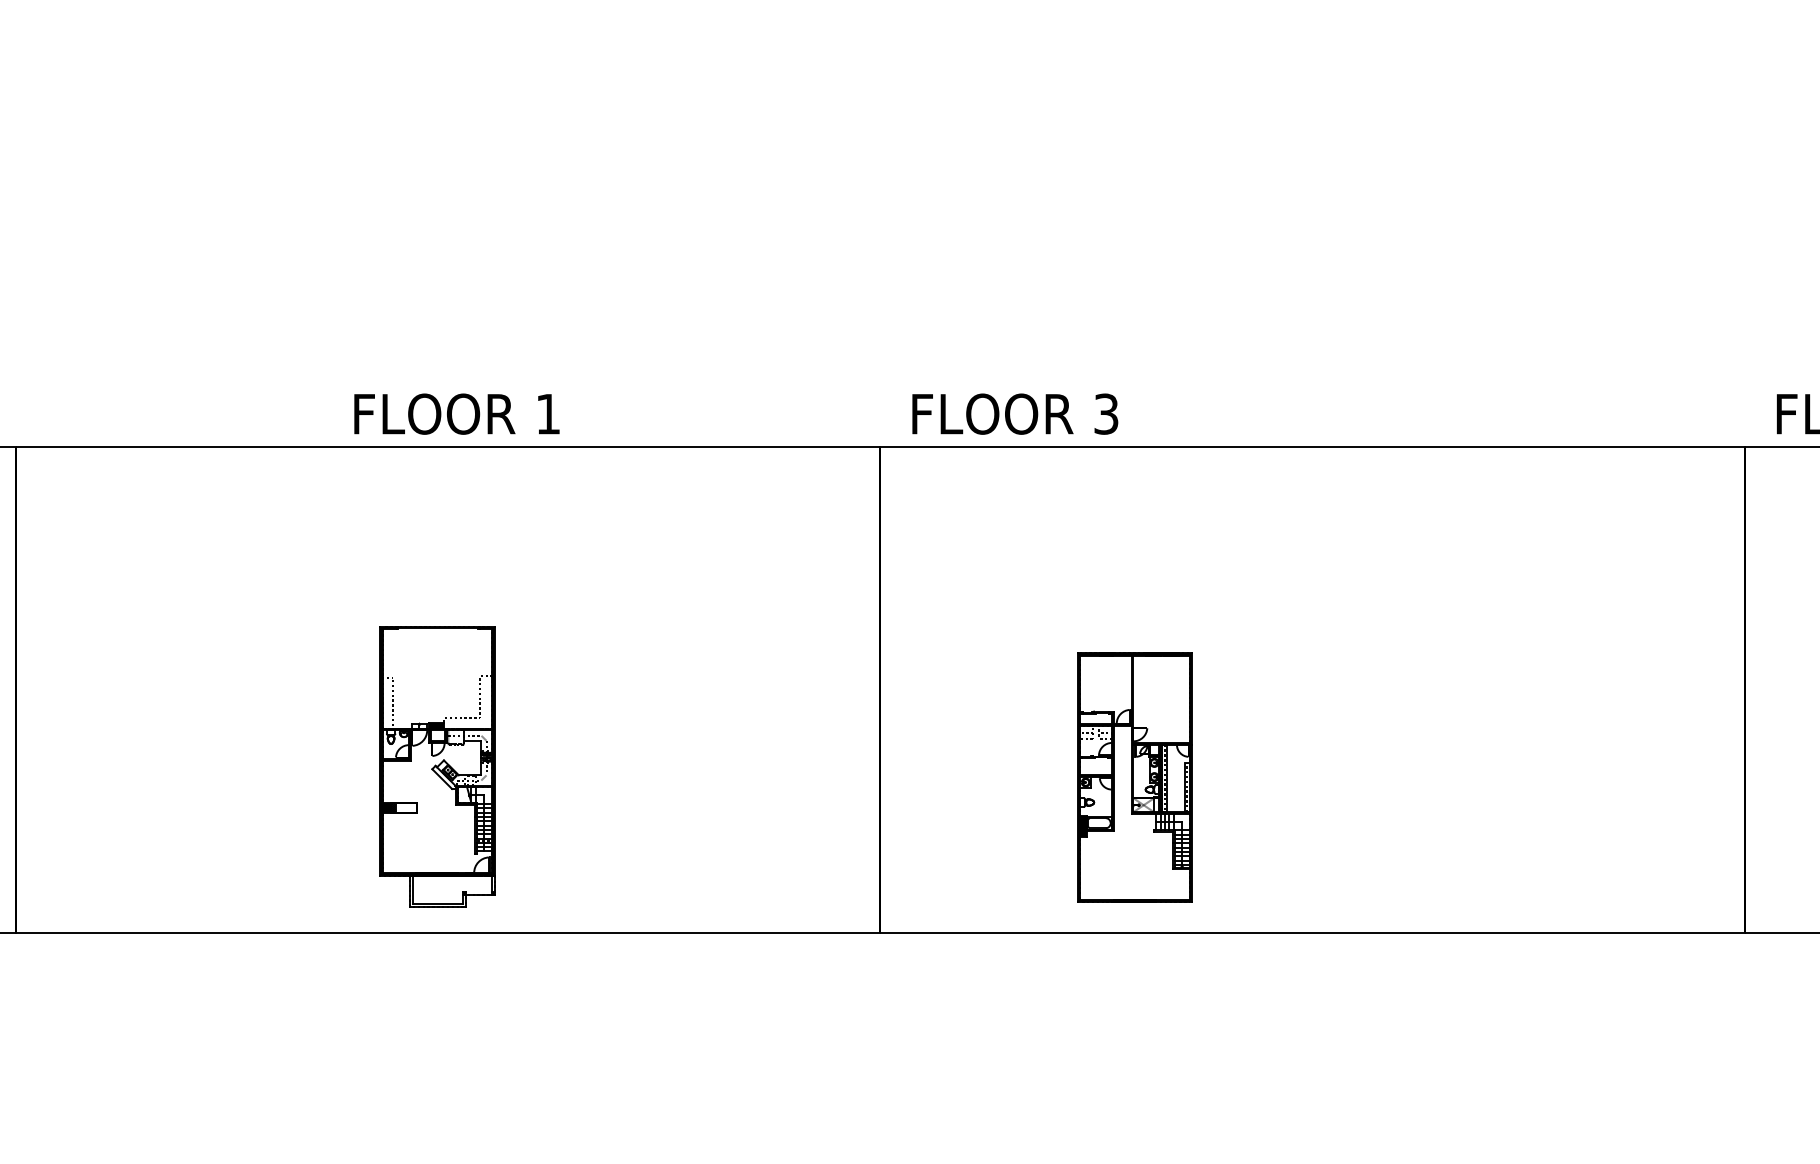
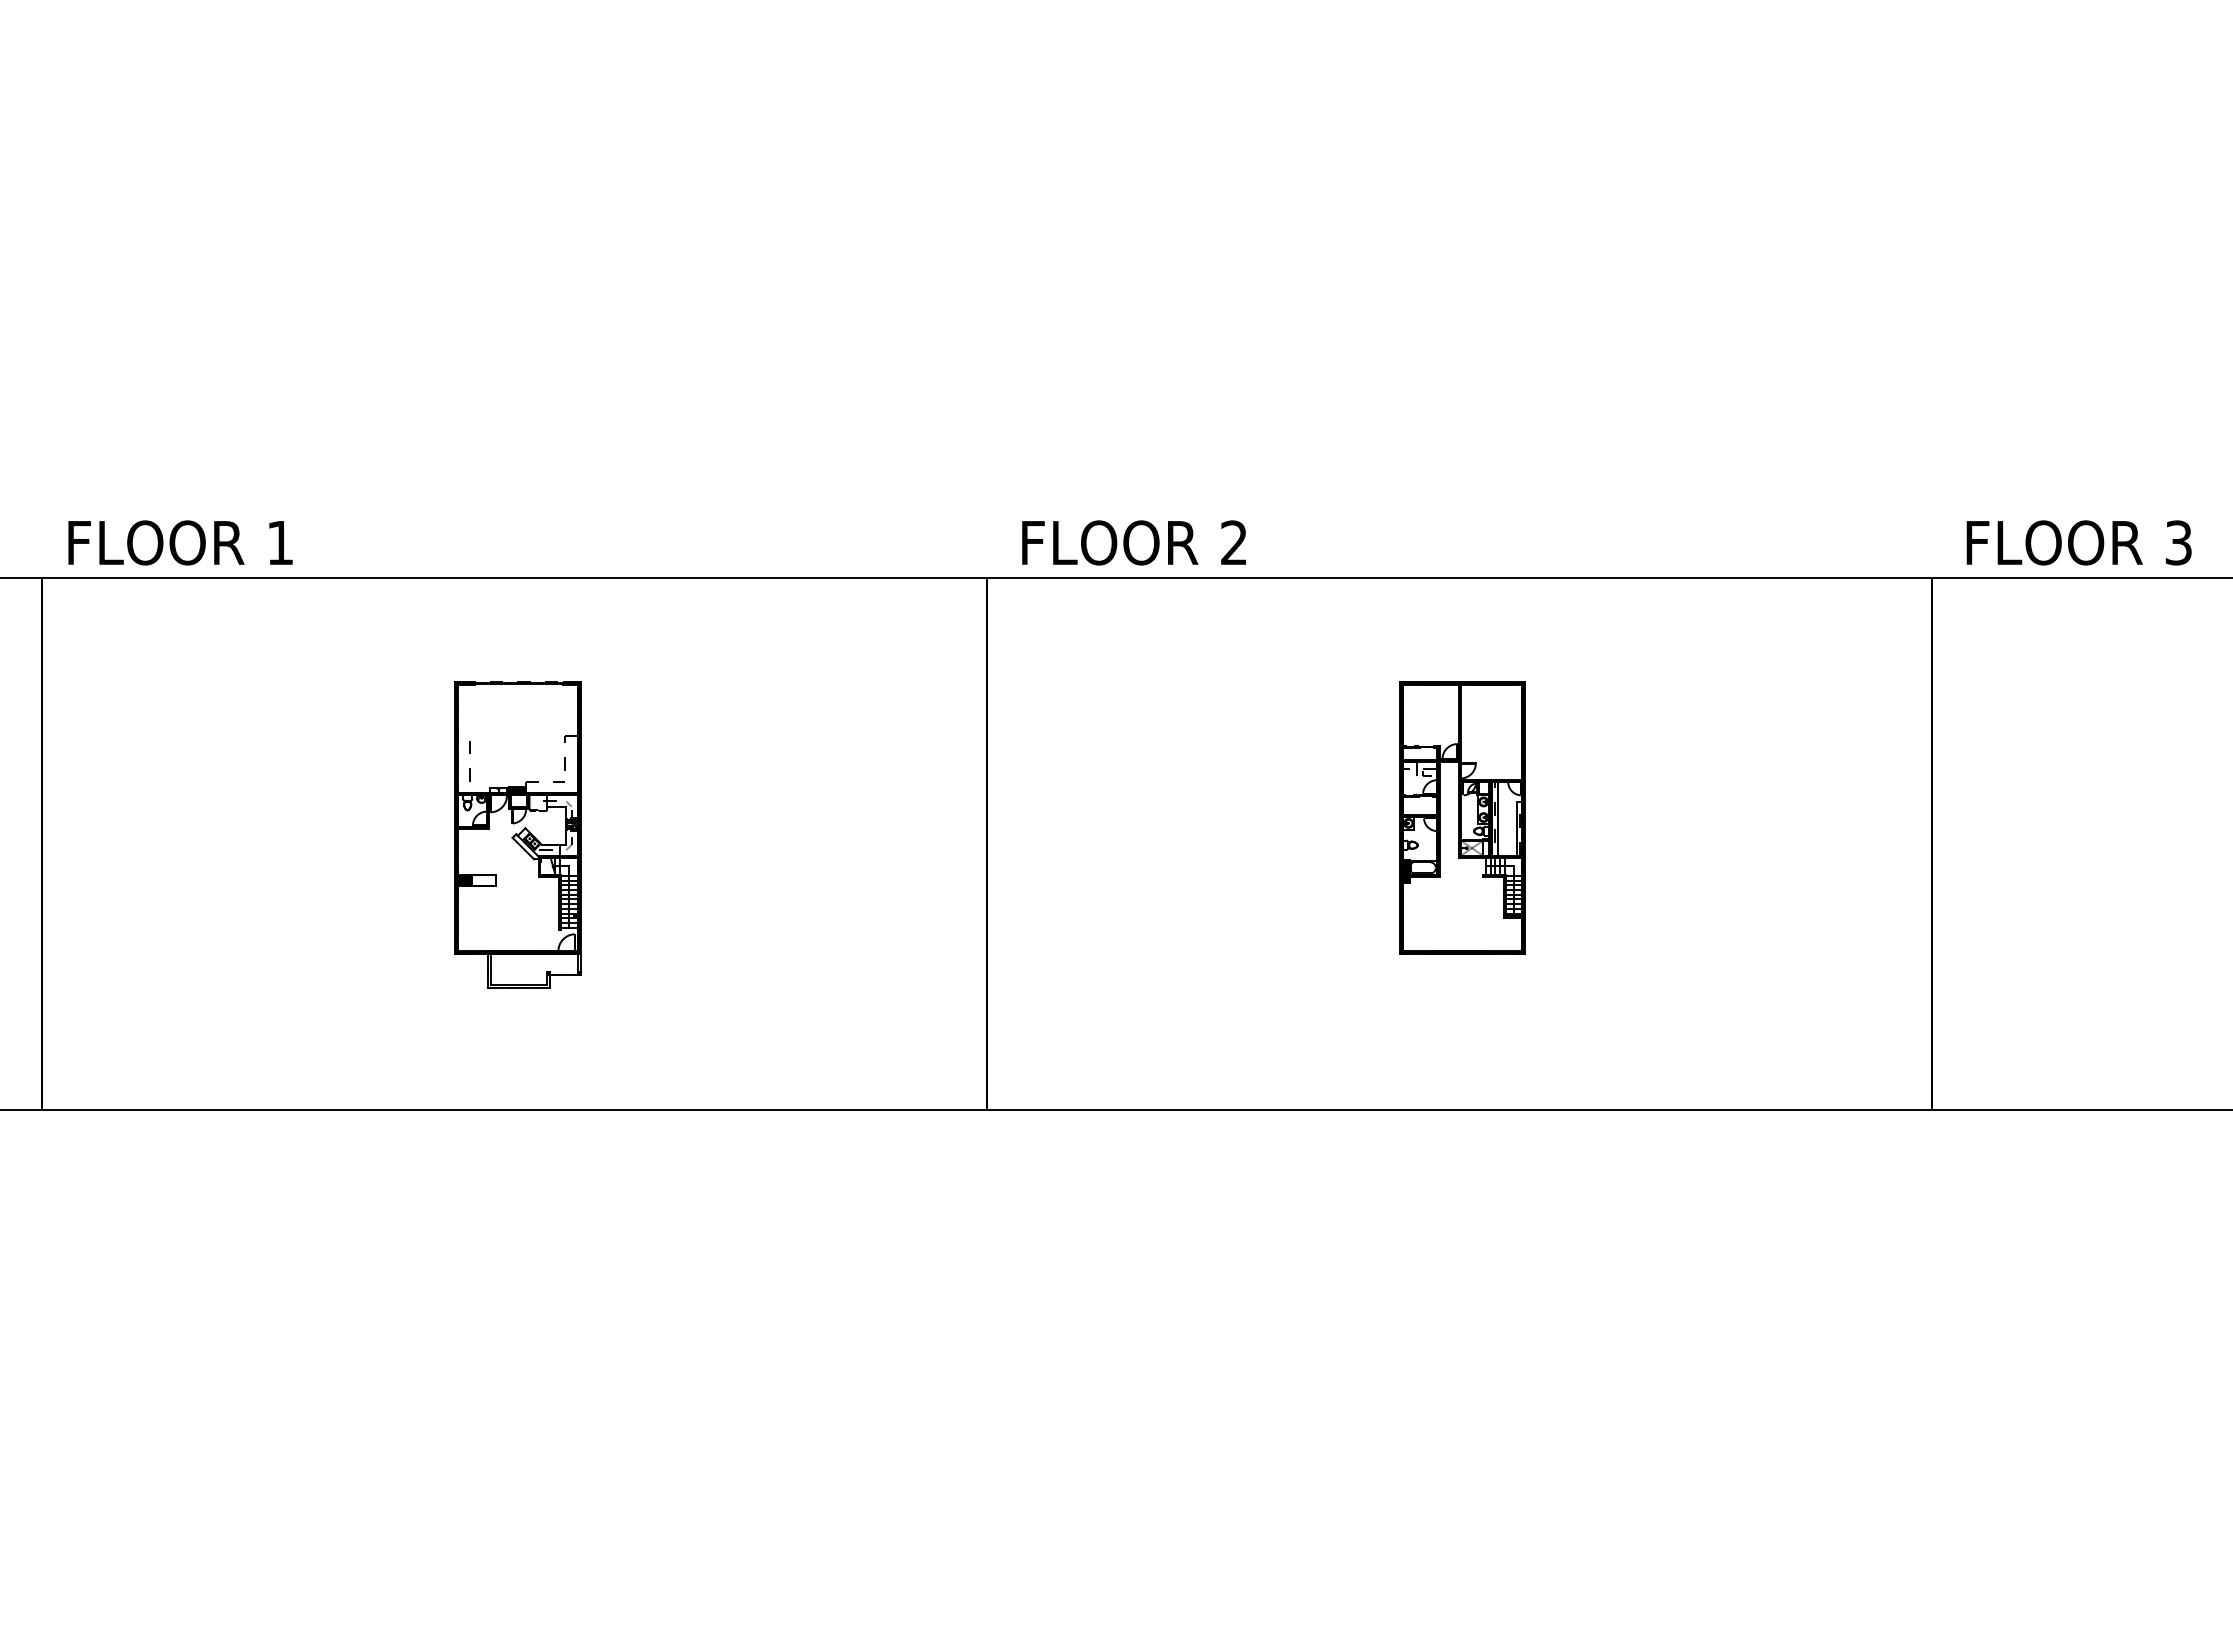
text: (456, 413) -> (180, 542), moved
text: (1106, 413) -> (1234, 542), 3 -> 2
part: (436, 766) -> (517, 834), moved
part: (1135, 777) -> (1462, 817), moved

